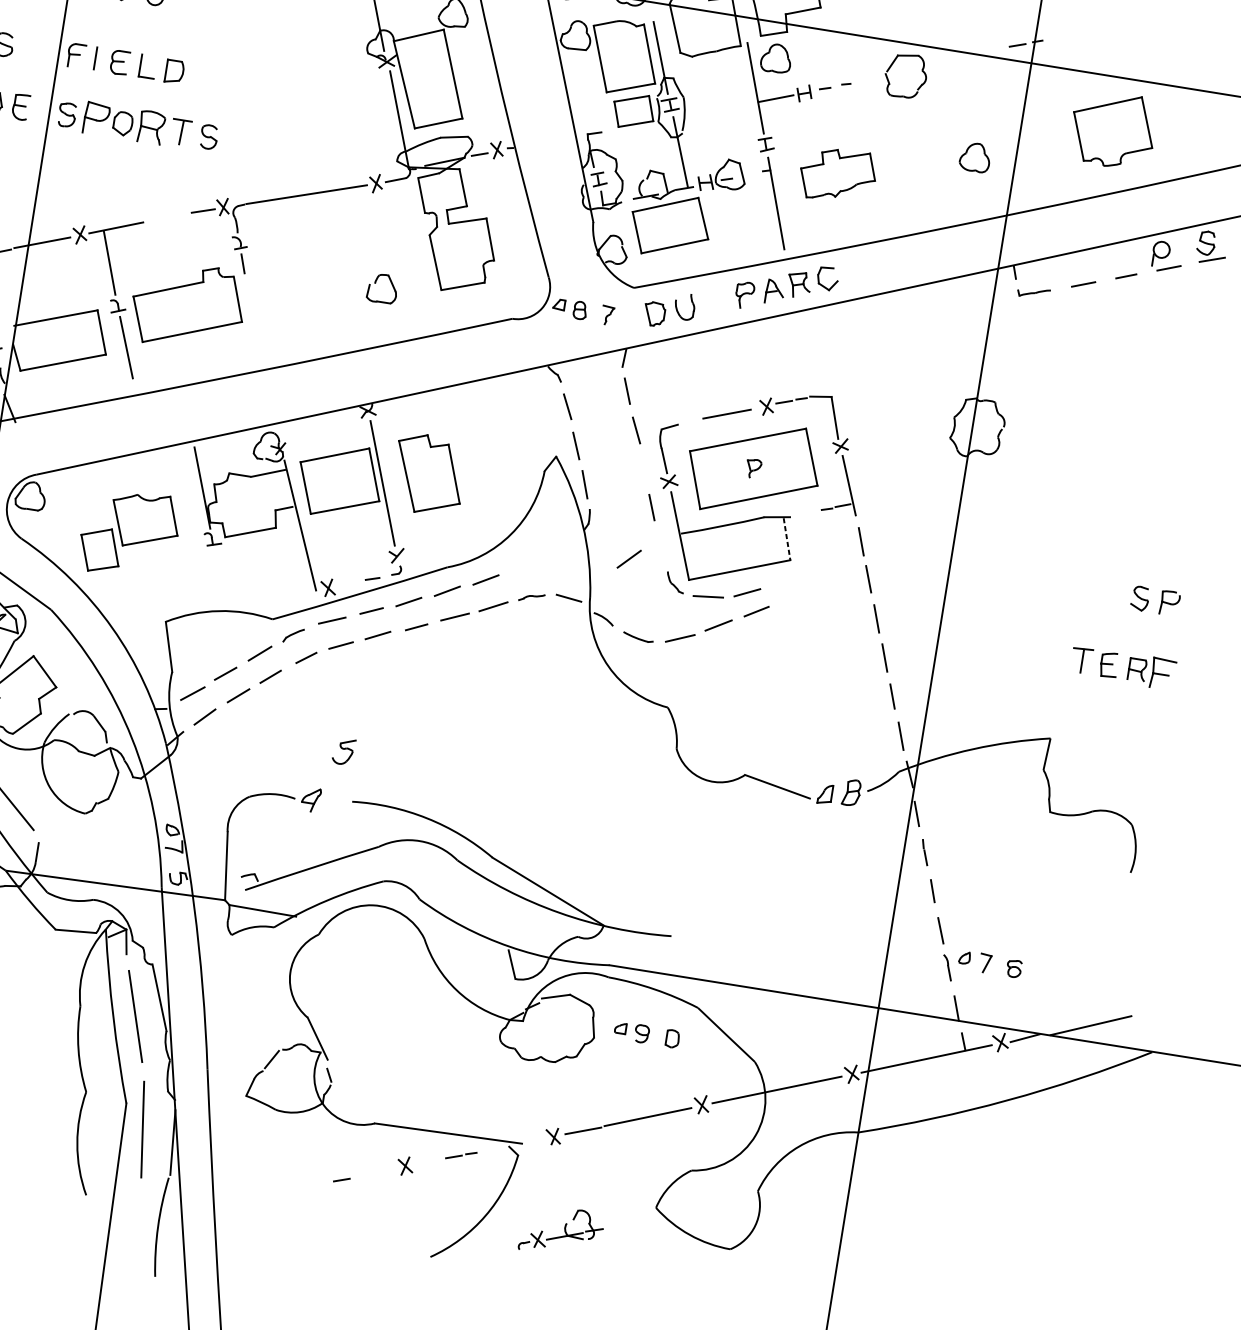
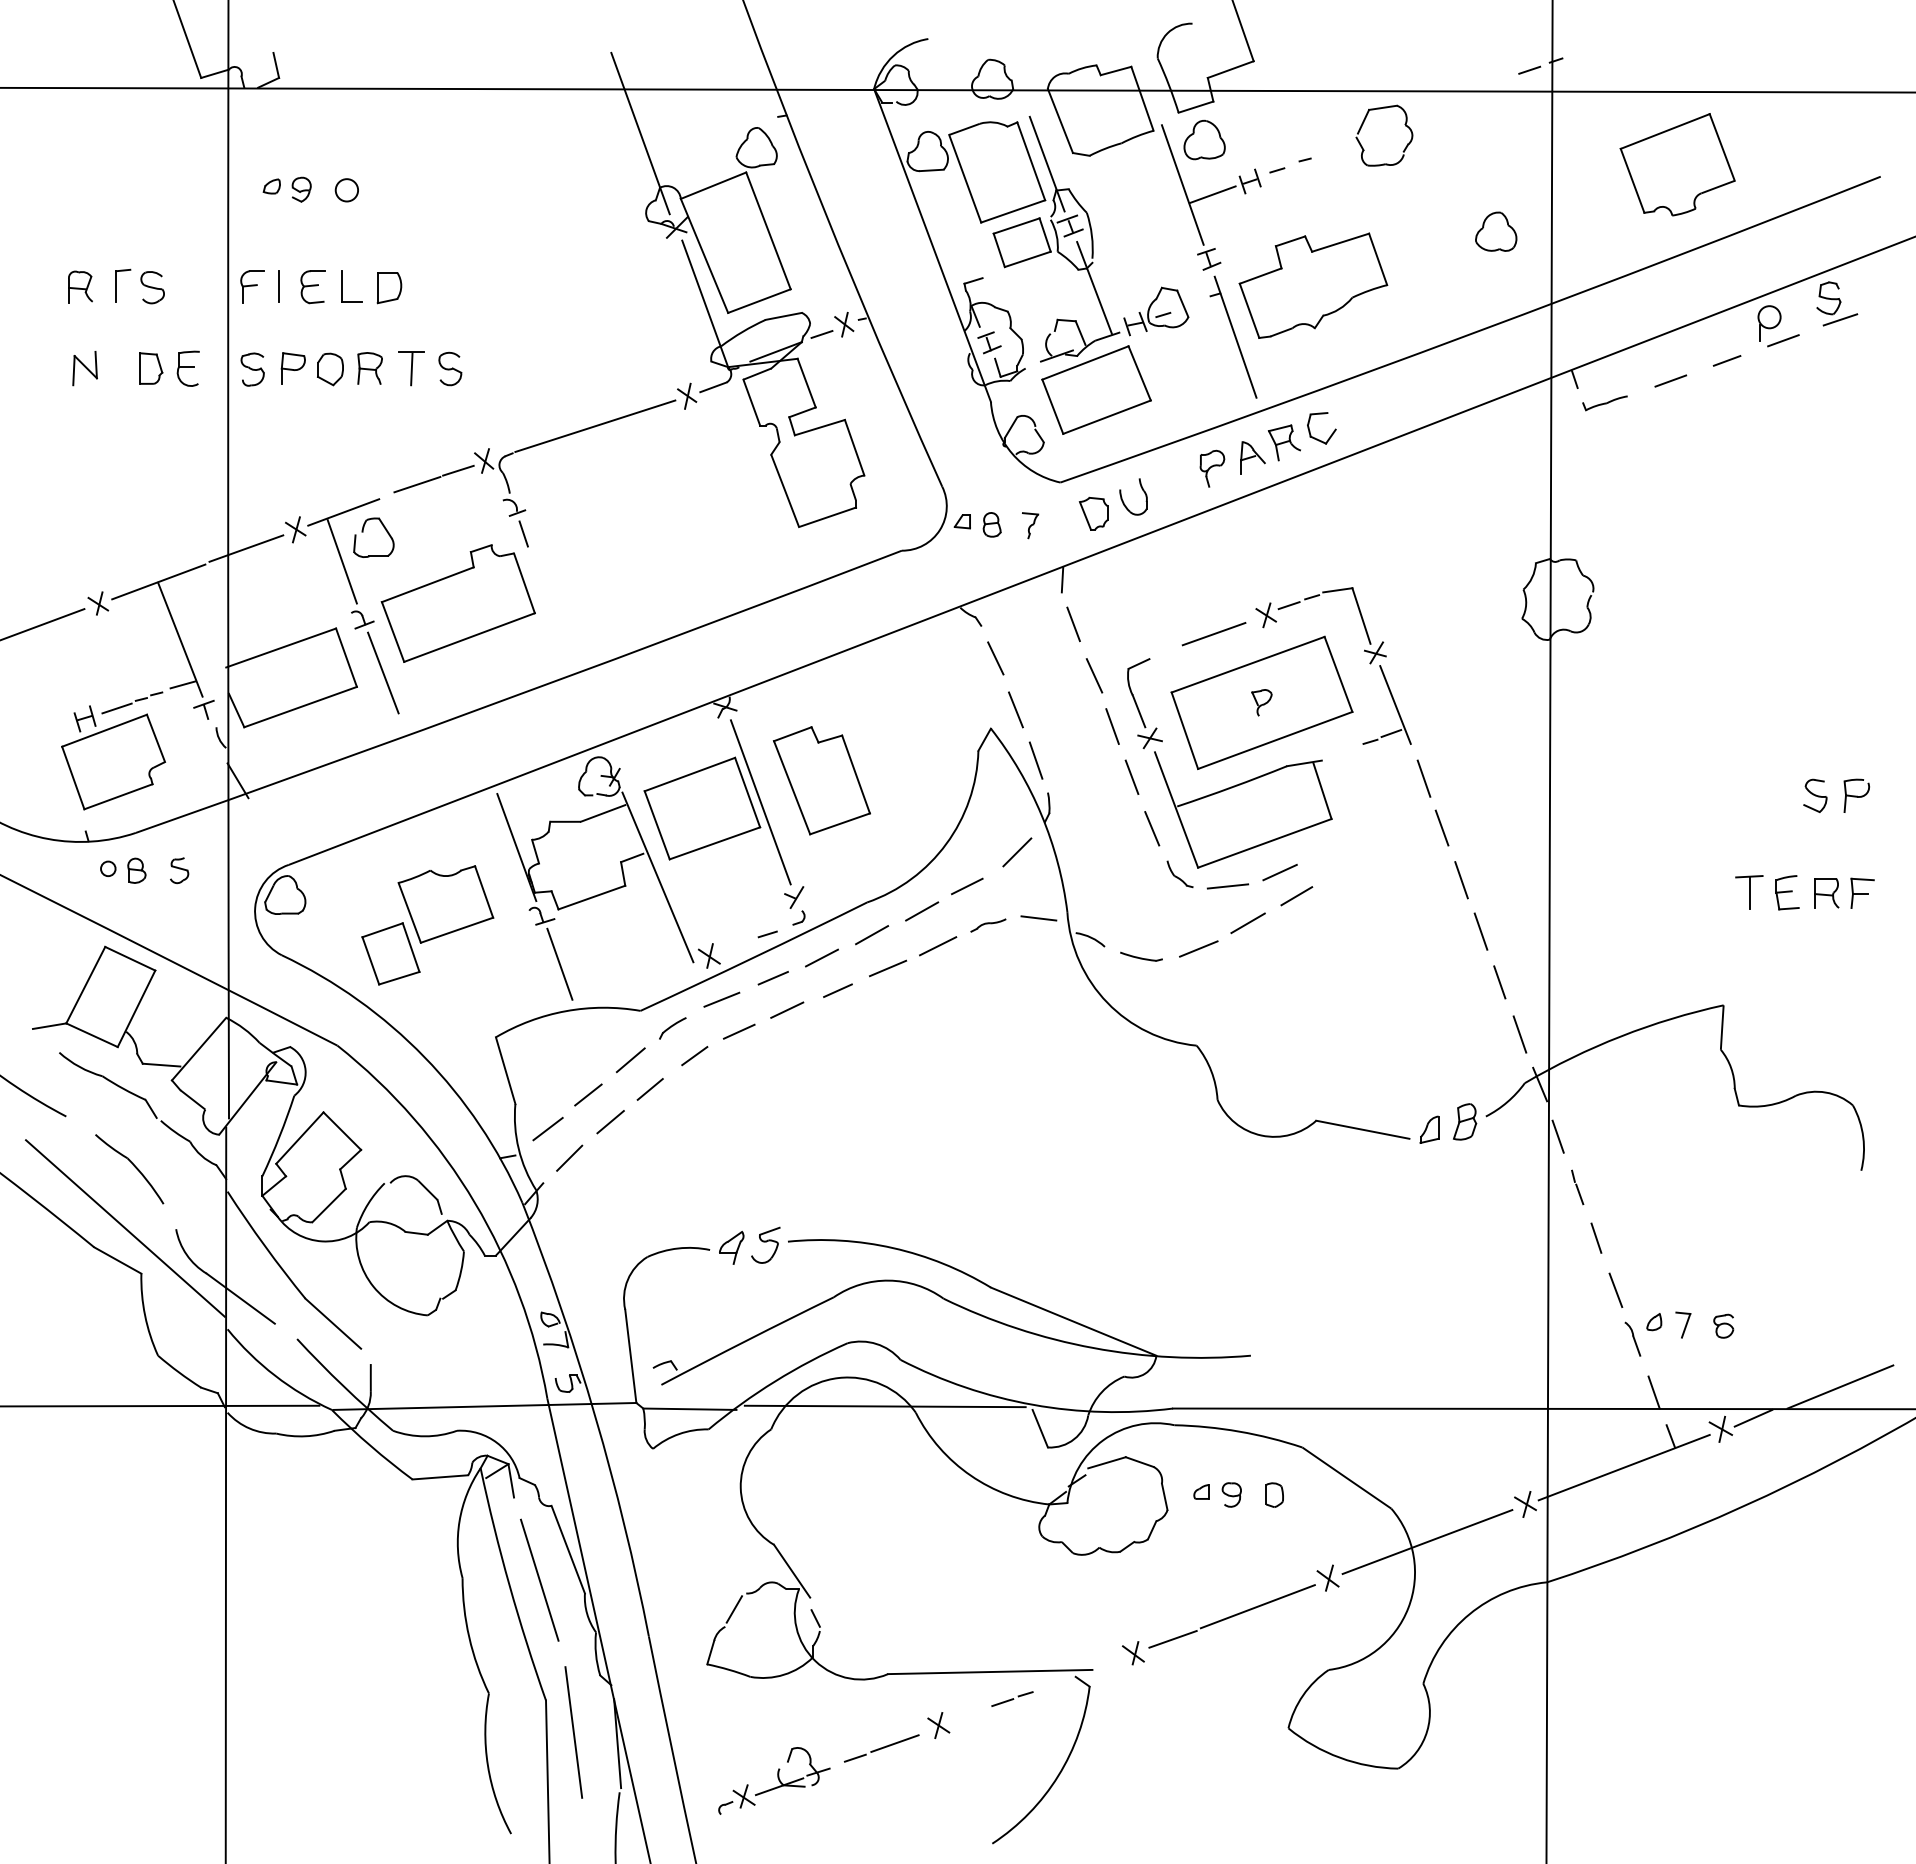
part: (95, 118) -> (292, 368), size x0.71
part: (151, 127) -> (369, 368), size x0.71
part: (838, 175) -> (1313, 285), size x1.43
line: (172, 216) -> (417, 484), added
part: (375, 283) -> (363, 532), moved
line: (643, 468) -> (1112, 726), added
line: (786, 539) -> (1322, 791), dashed -> solid
line: (660, 546) -> (1152, 828), added
line: (629, 559) -> (1017, 852), moved
line: (521, 567) -> (967, 886), added
line: (219, 576) -> (559, 963), added
part: (1163, 673) -> (1862, 892), size x0.71
part: (343, 750) -> (765, 1244), moved
line: (402, 930) -> (884, 1406), added
line: (371, 1173) -> (894, 1743), added
part: (561, 1231) -> (774, 1780), moved

